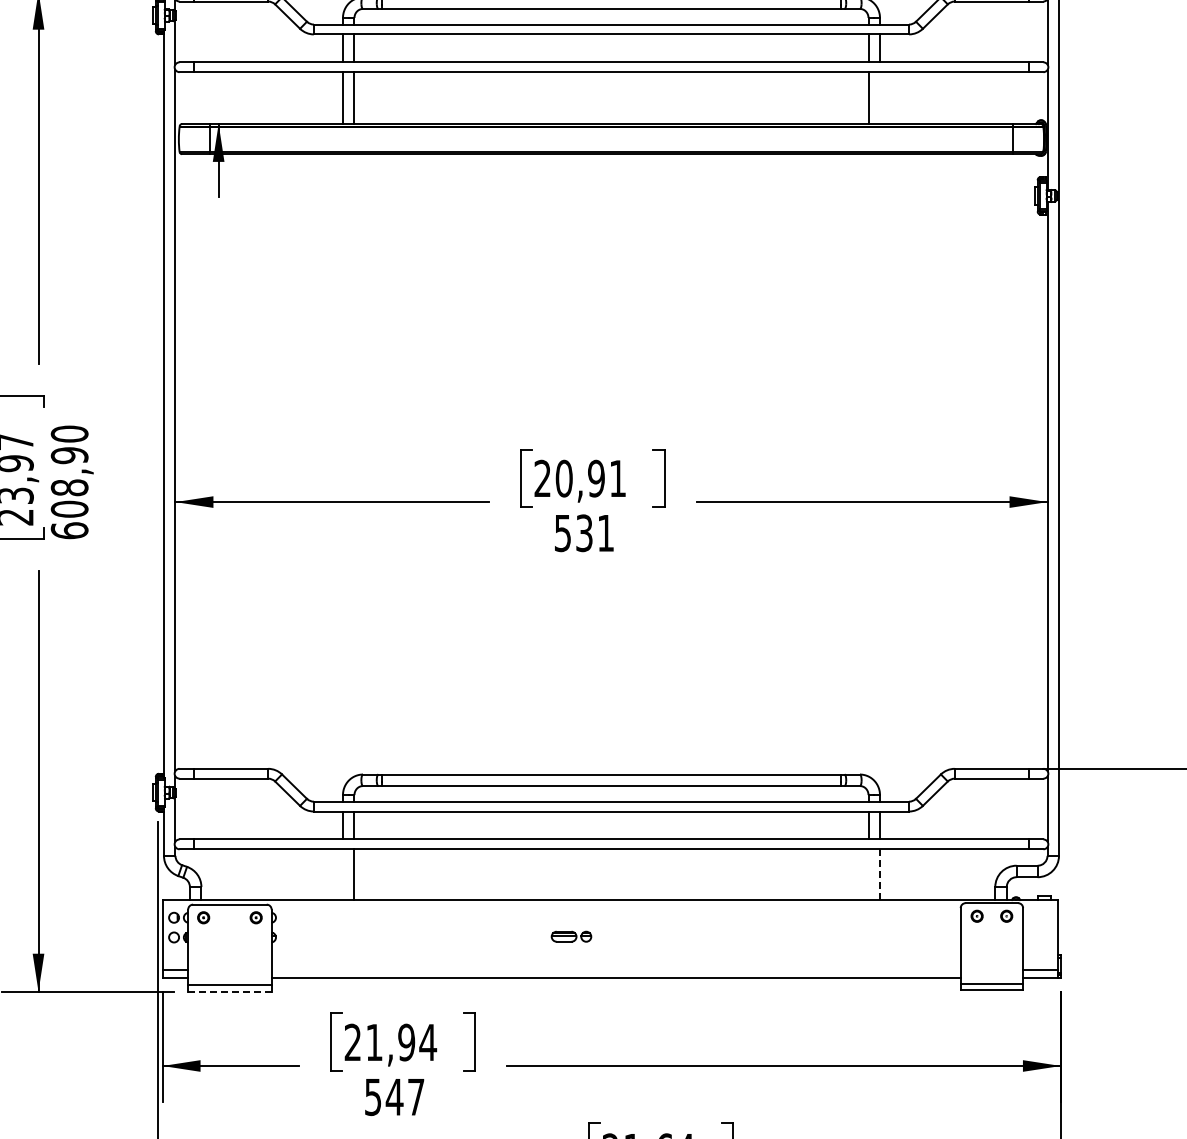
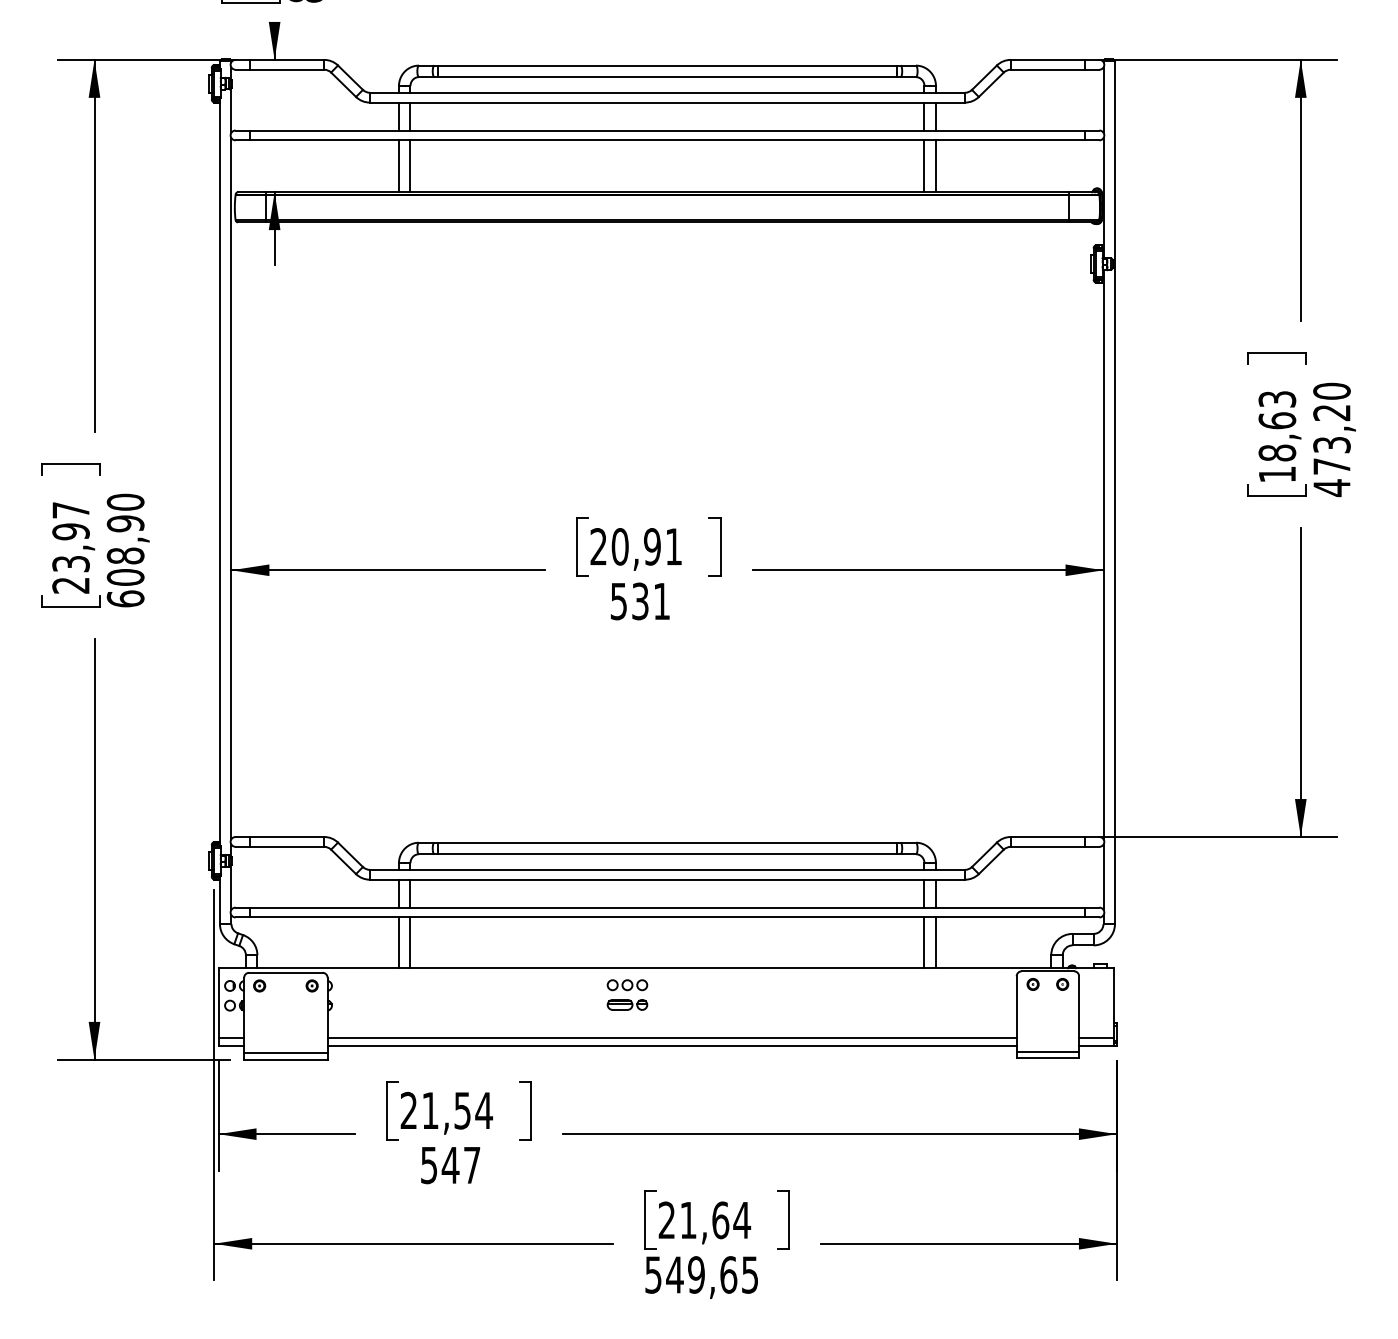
line: (879, 98) -> (935, 166), added
line: (342, 874) -> (398, 942), added
line: (868, 874) -> (924, 942), added
line: (879, 874) -> (935, 942), dashed -> solid
part: (571, 917) -> (627, 985), added
line: (615, 969) -> (671, 1037), added
line: (229, 991) -> (285, 1059), dashed -> solid
text: (406, 1042) -> (462, 1110), 21,94 -> 21,54

